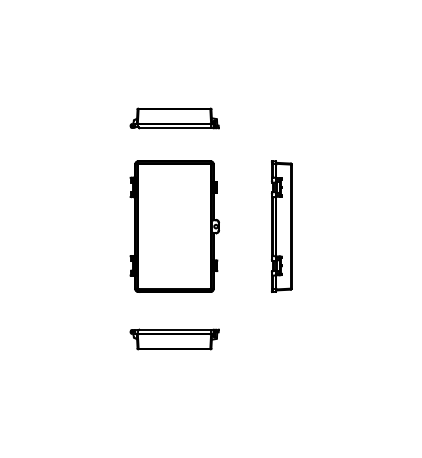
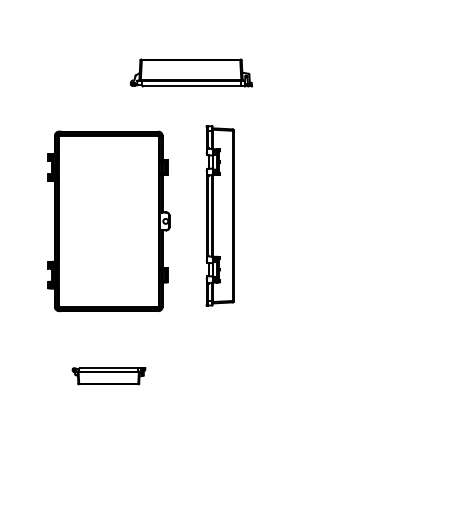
part: (174, 118) -> (191, 73), moved
part: (281, 226) -> (219, 215), moved
part: (174, 339) -> (108, 376), size x0.6

